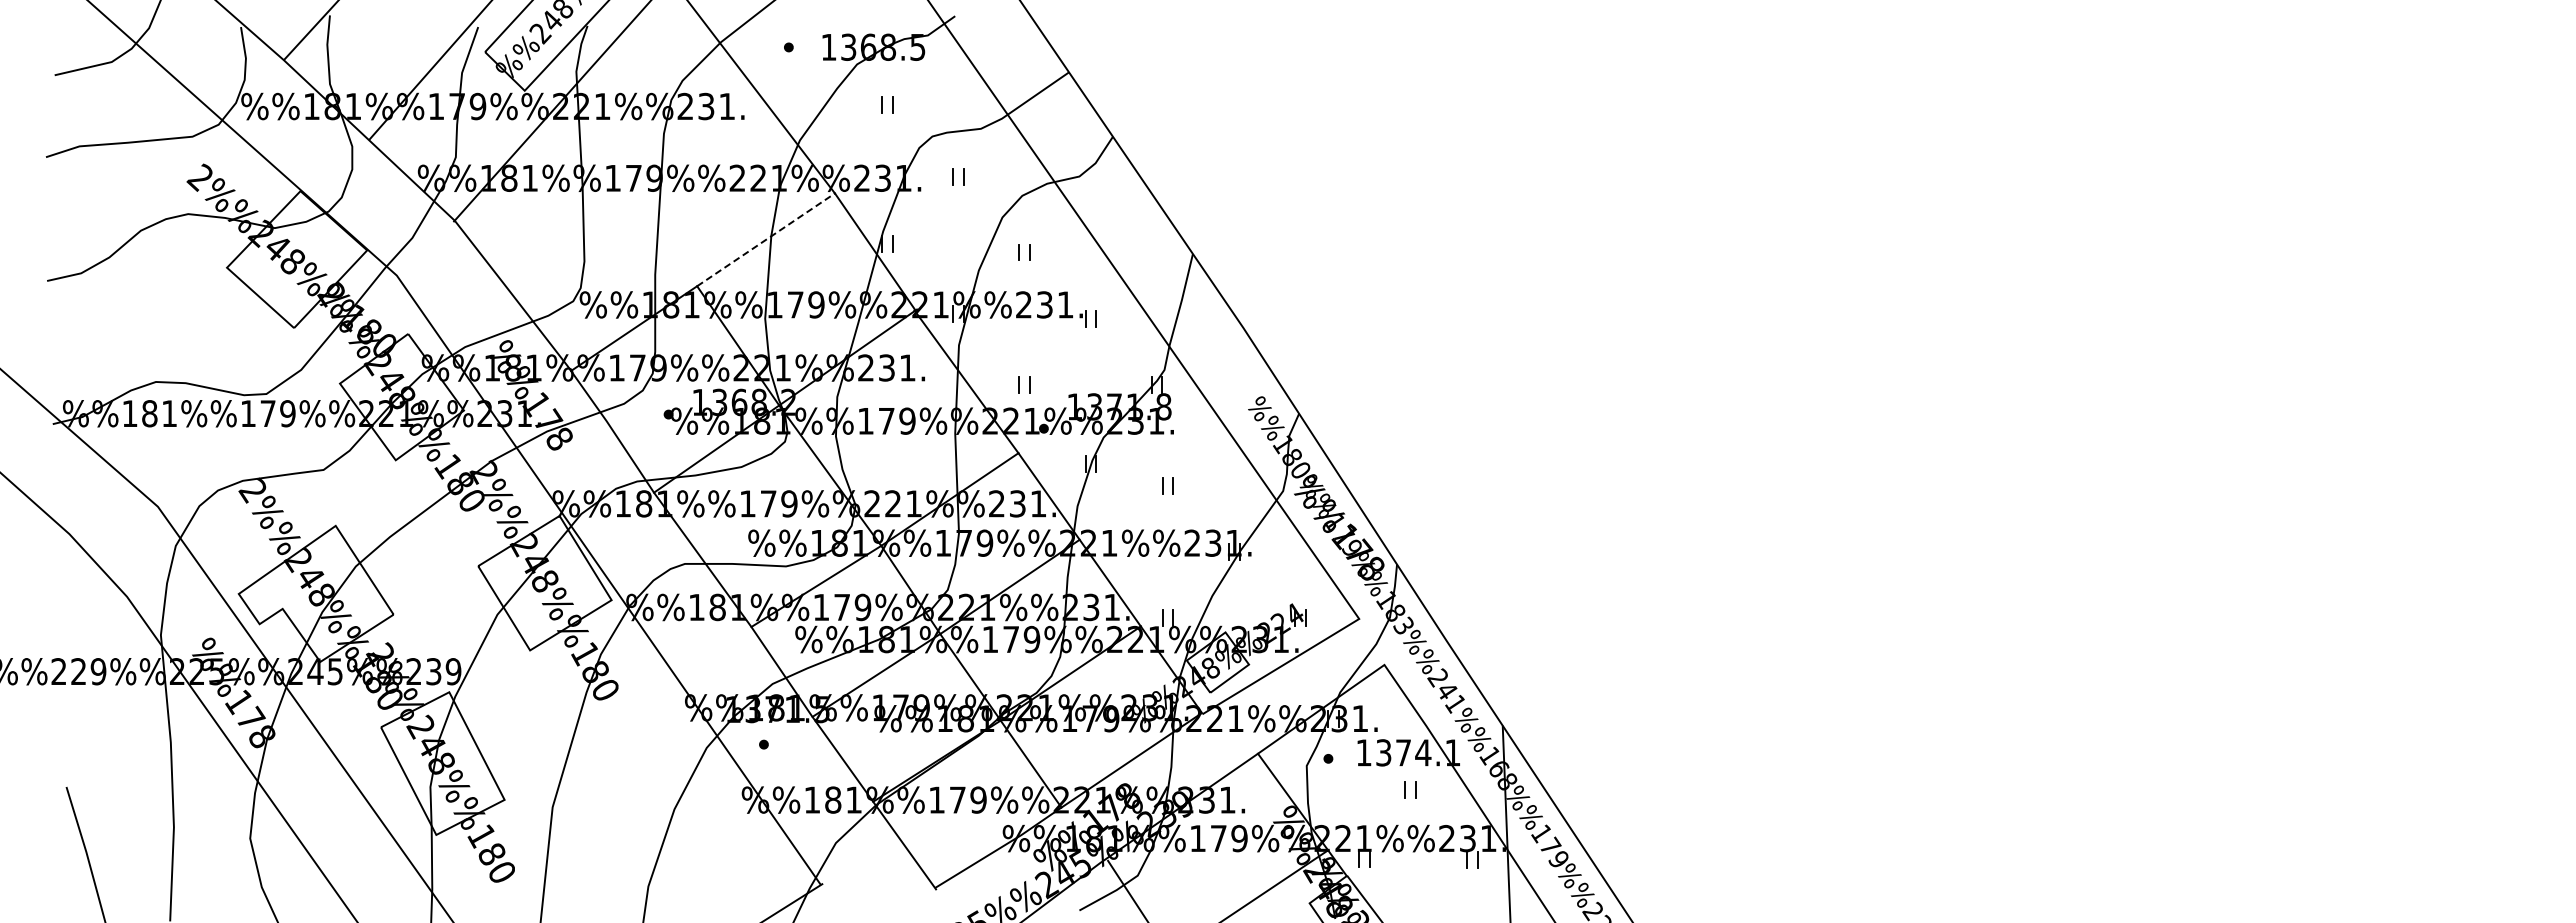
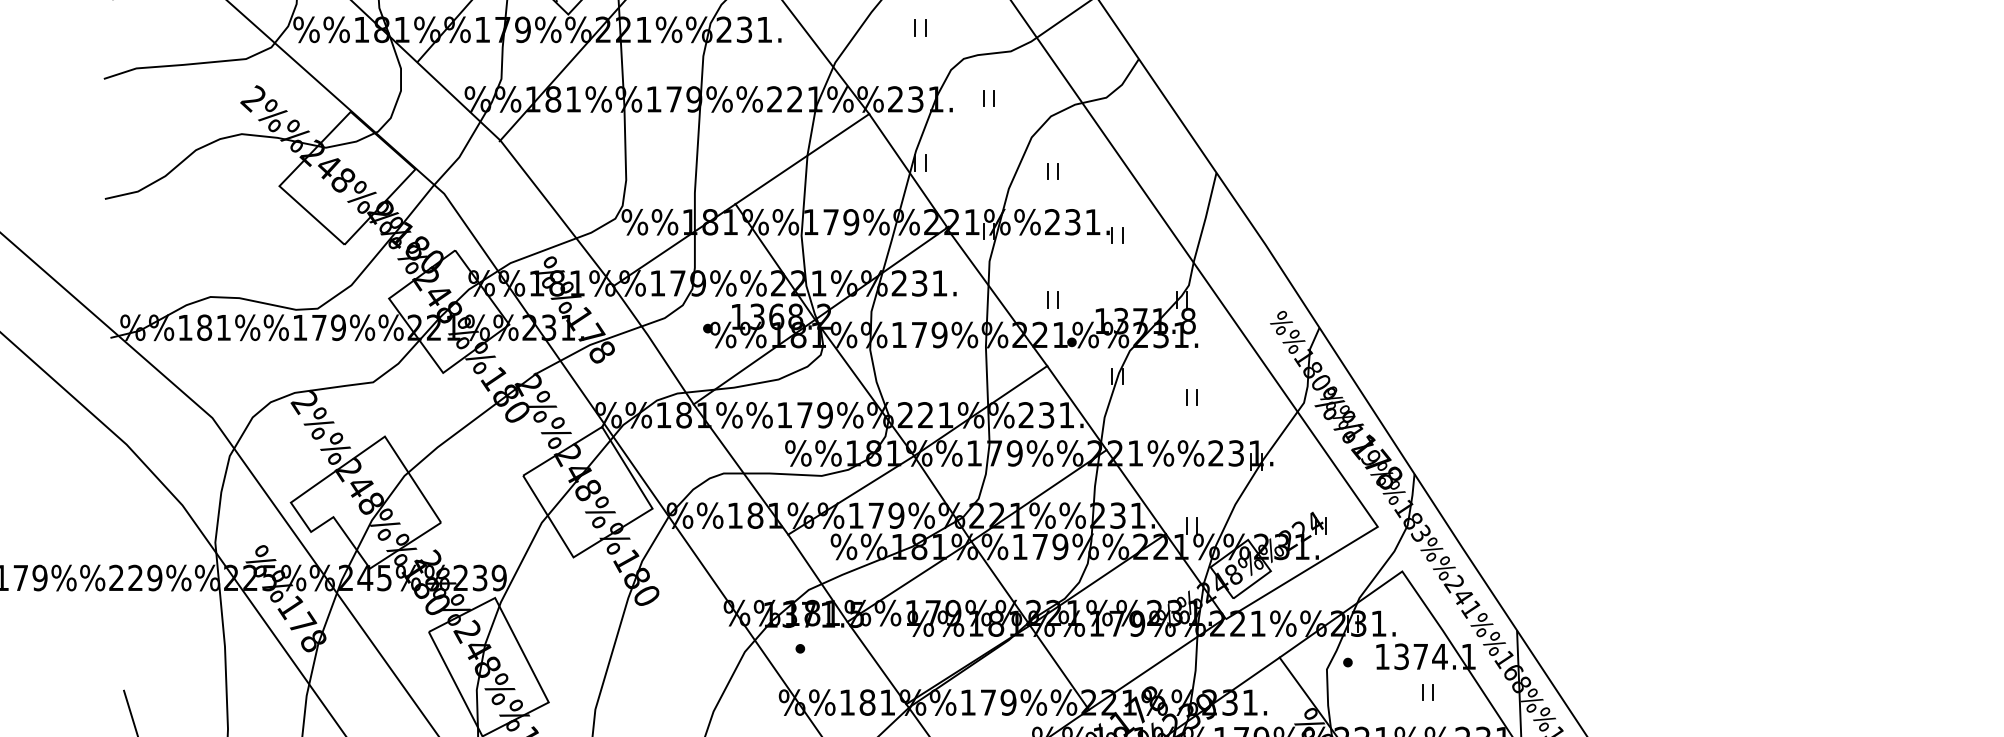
line: (766, 239) -> (802, 158), dashed -> solid

